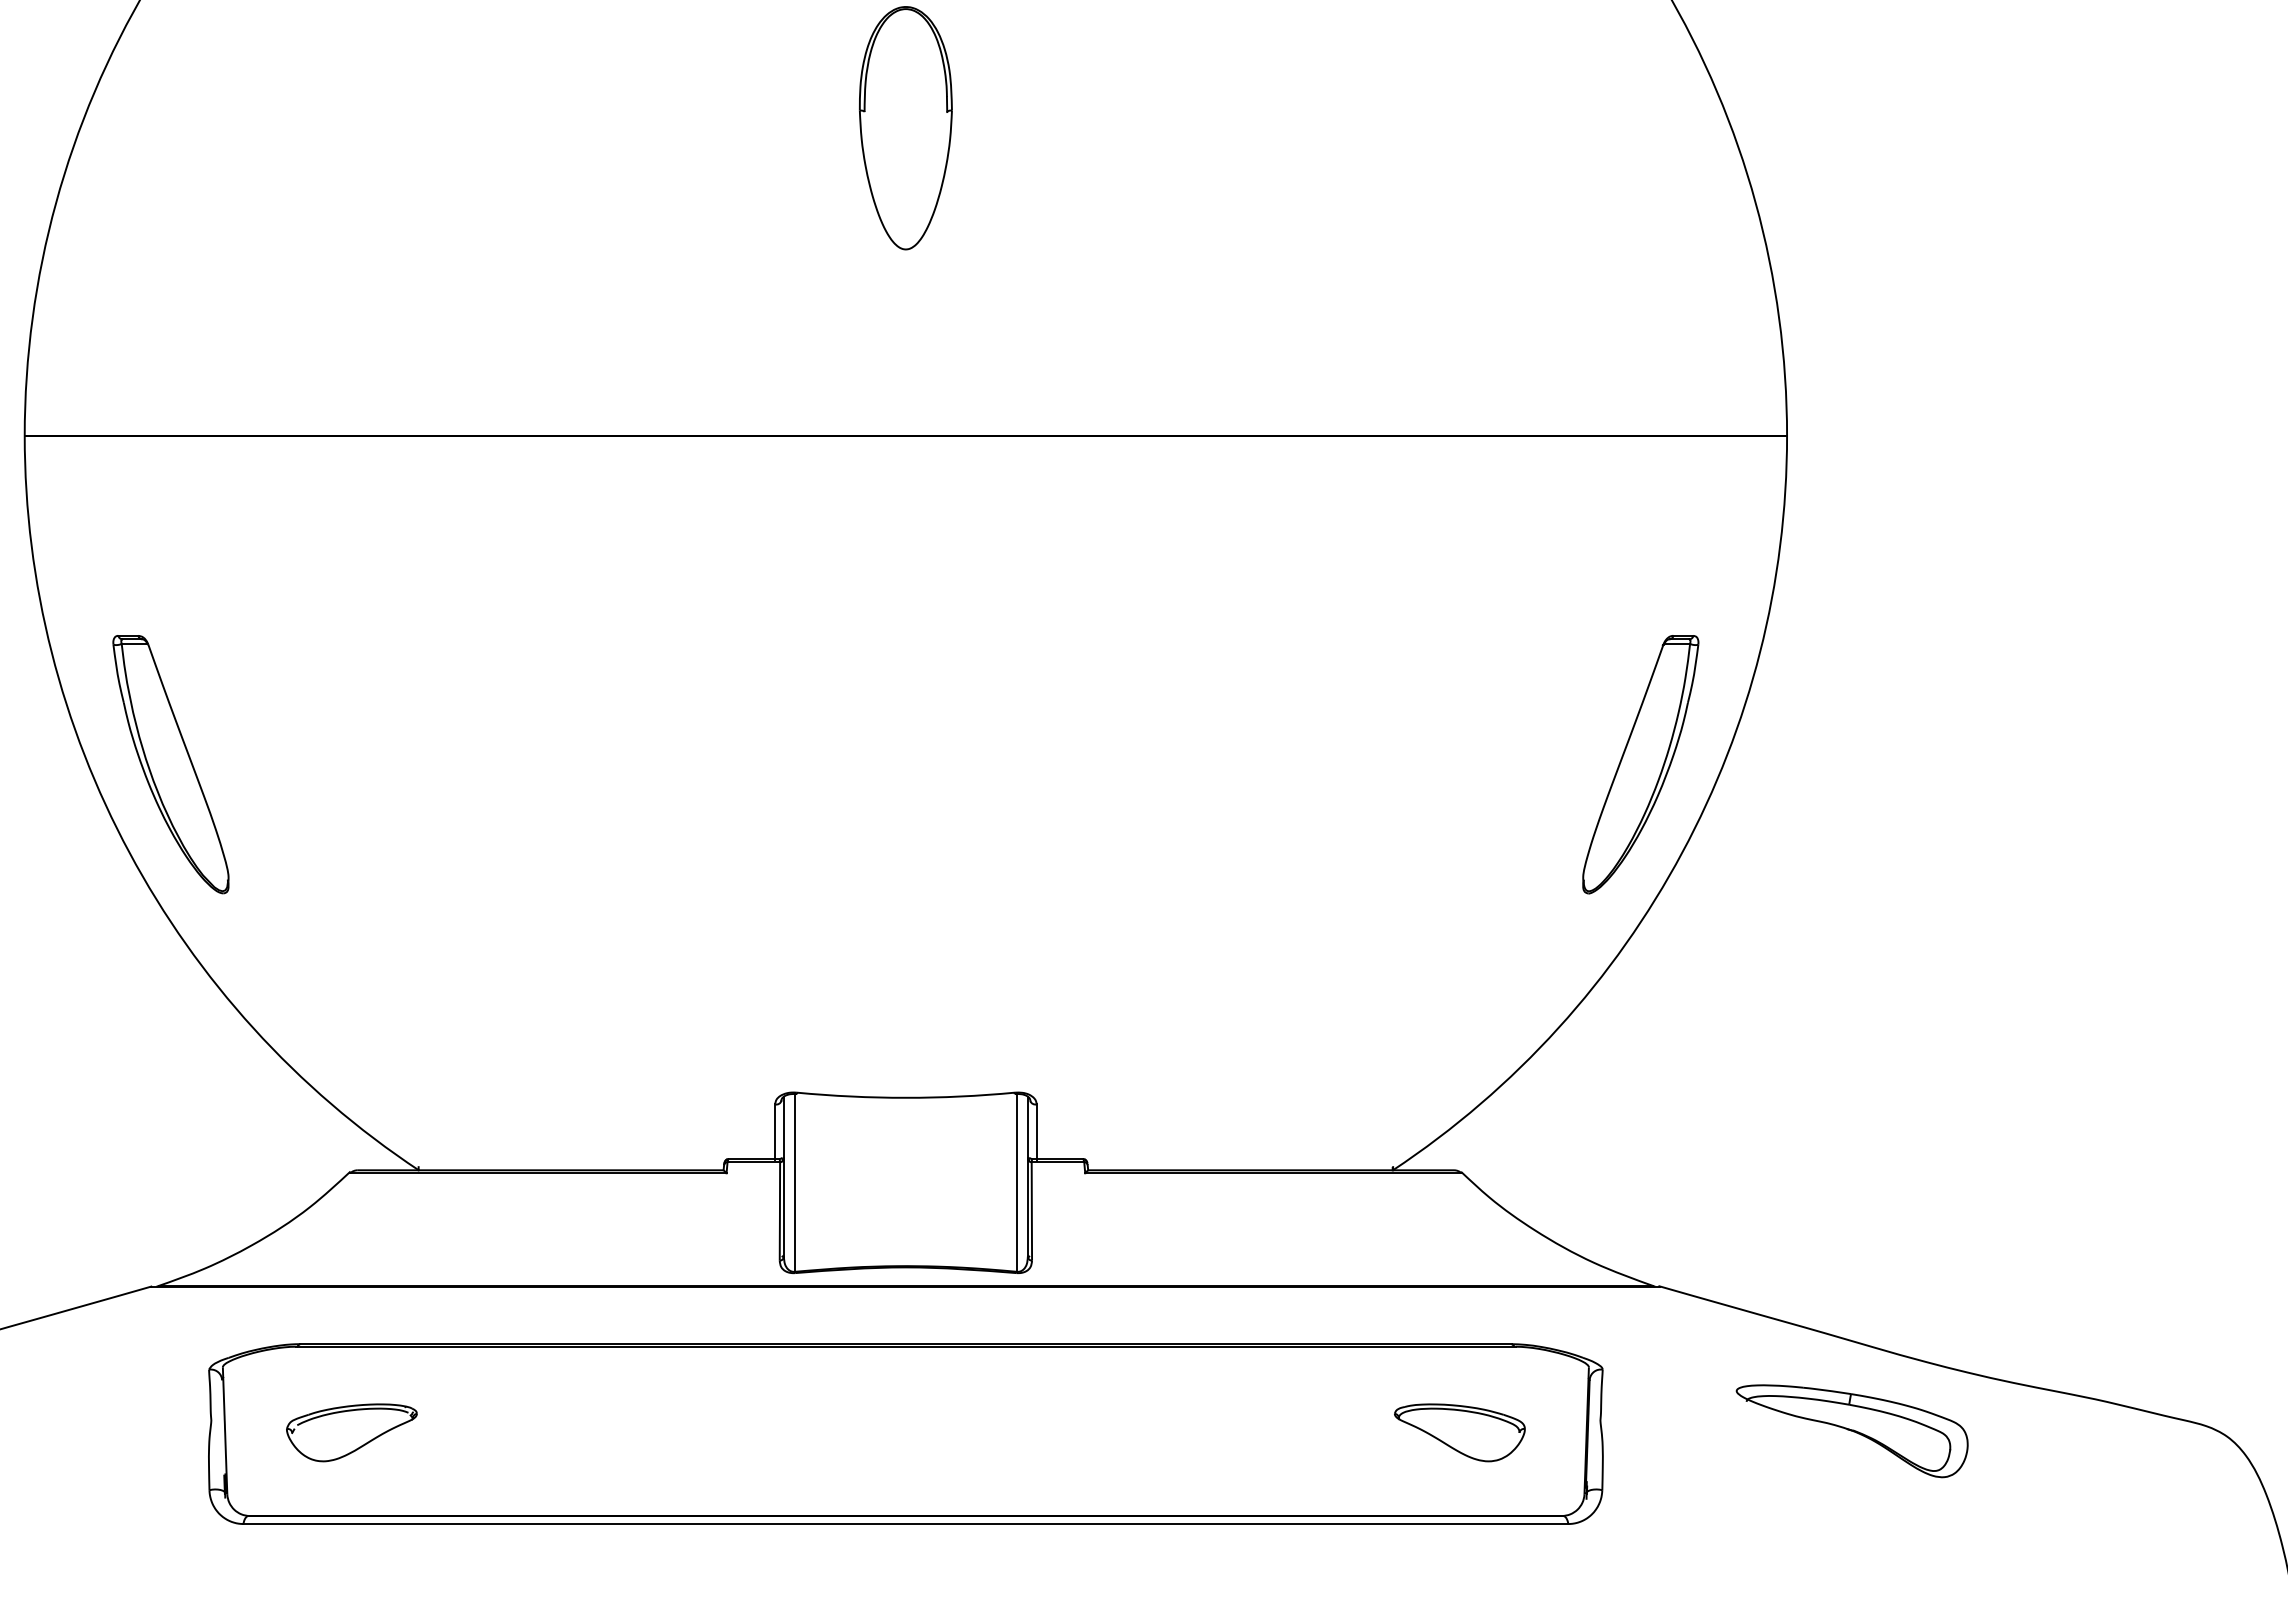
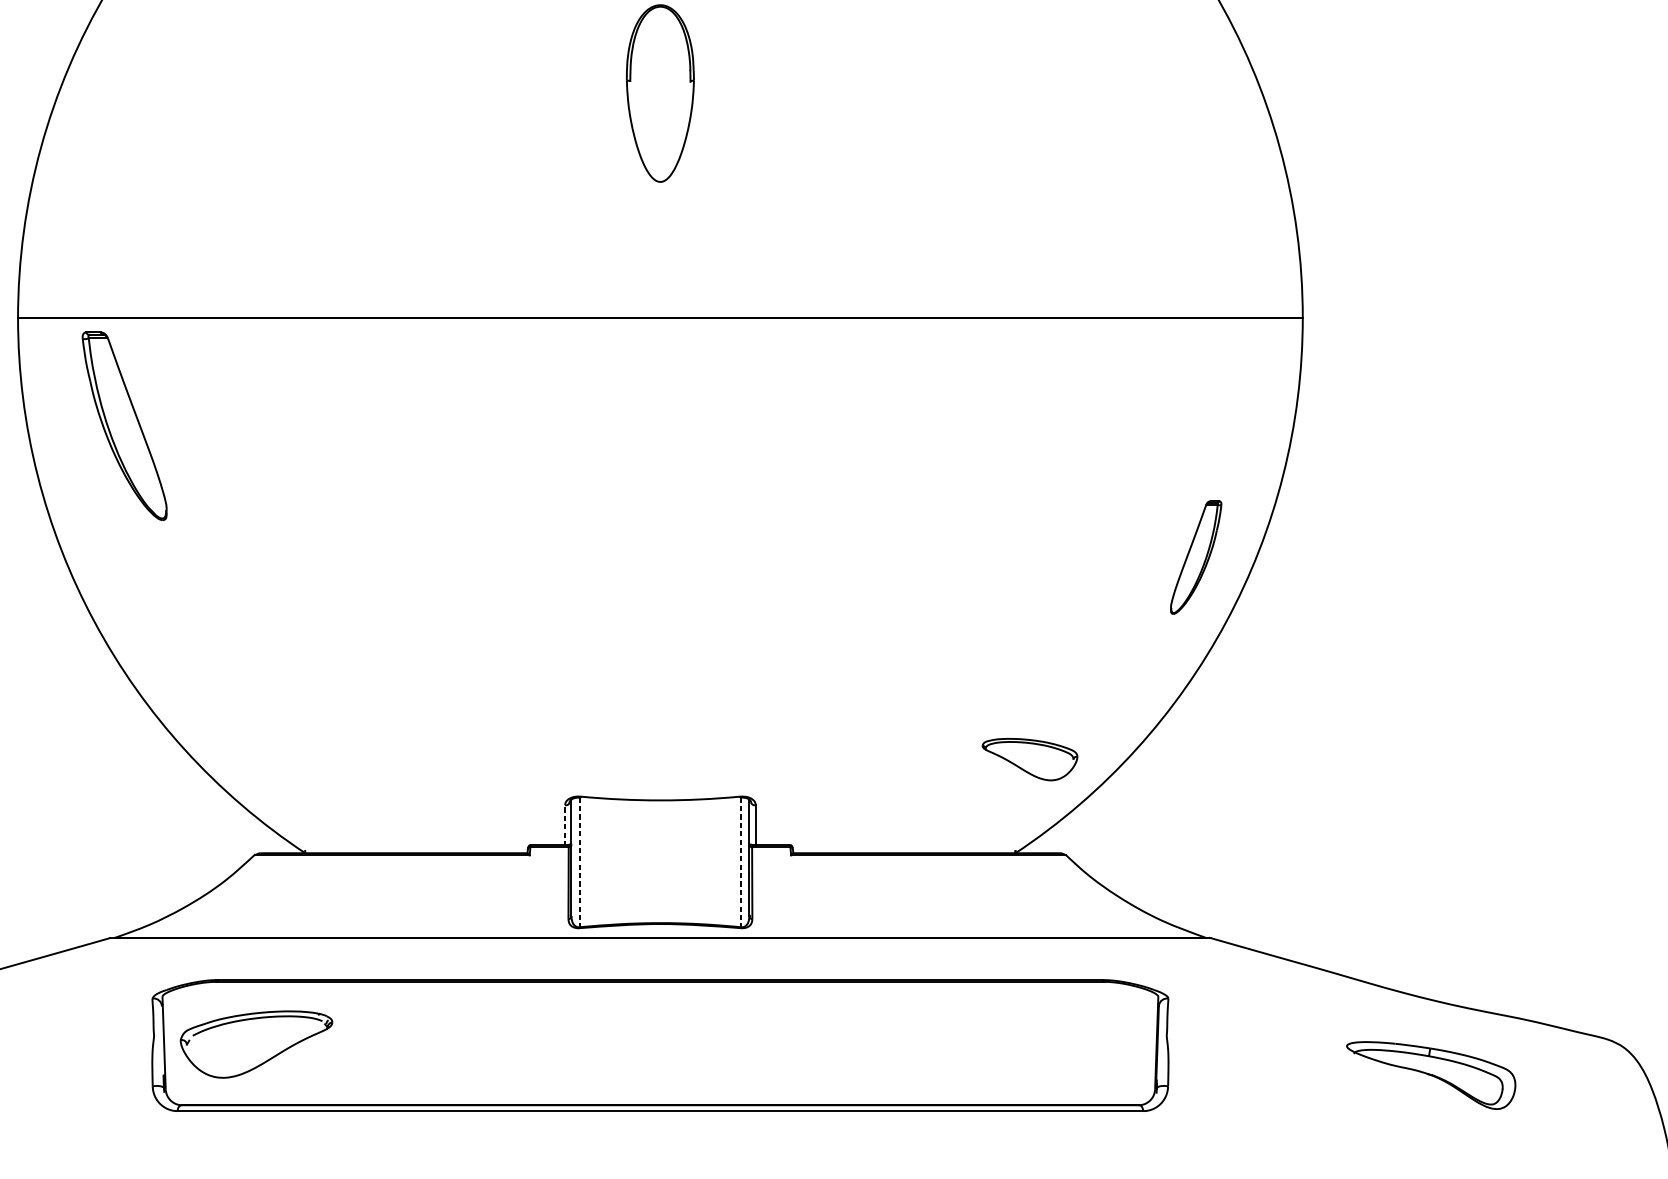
part: (170, 764) -> (124, 426), moved
part: (1640, 764) -> (1195, 557), size x0.6
line: (775, 1132) -> (565, 825), solid -> dashed
line: (795, 1182) -> (579, 862), solid -> dashed
line: (1016, 1182) -> (741, 862), solid -> dashed
part: (1851, 1431) -> (1430, 1075), moved
part: (351, 1432) -> (256, 1044), size x1.6
part: (1459, 1432) -> (1029, 759), moved

